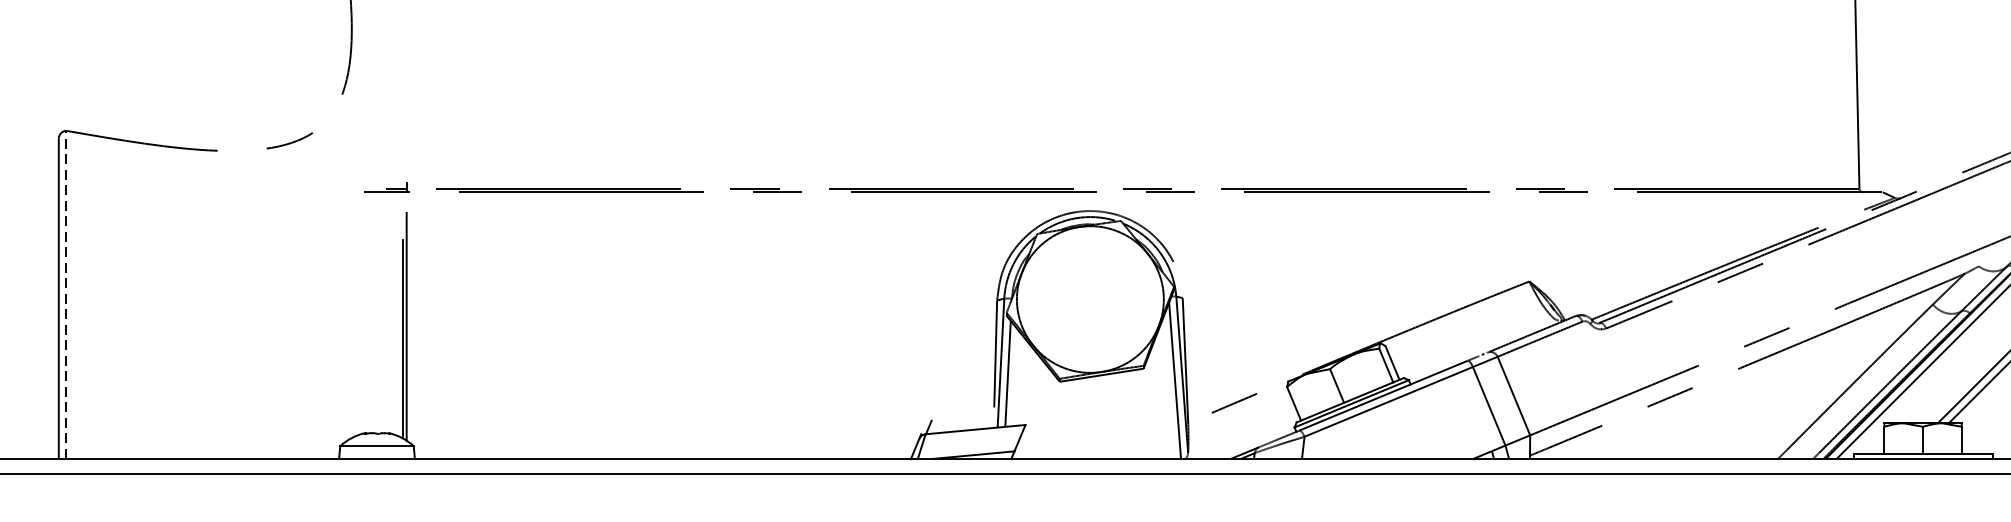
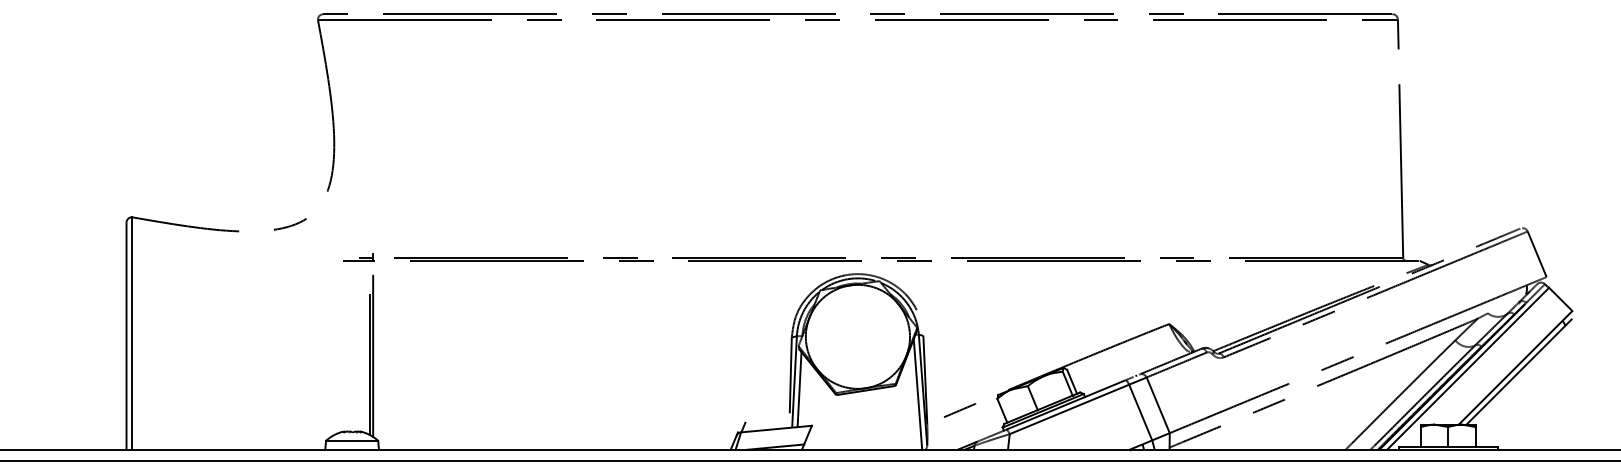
line: (65, 294) -> (131, 333), dashed -> solid

